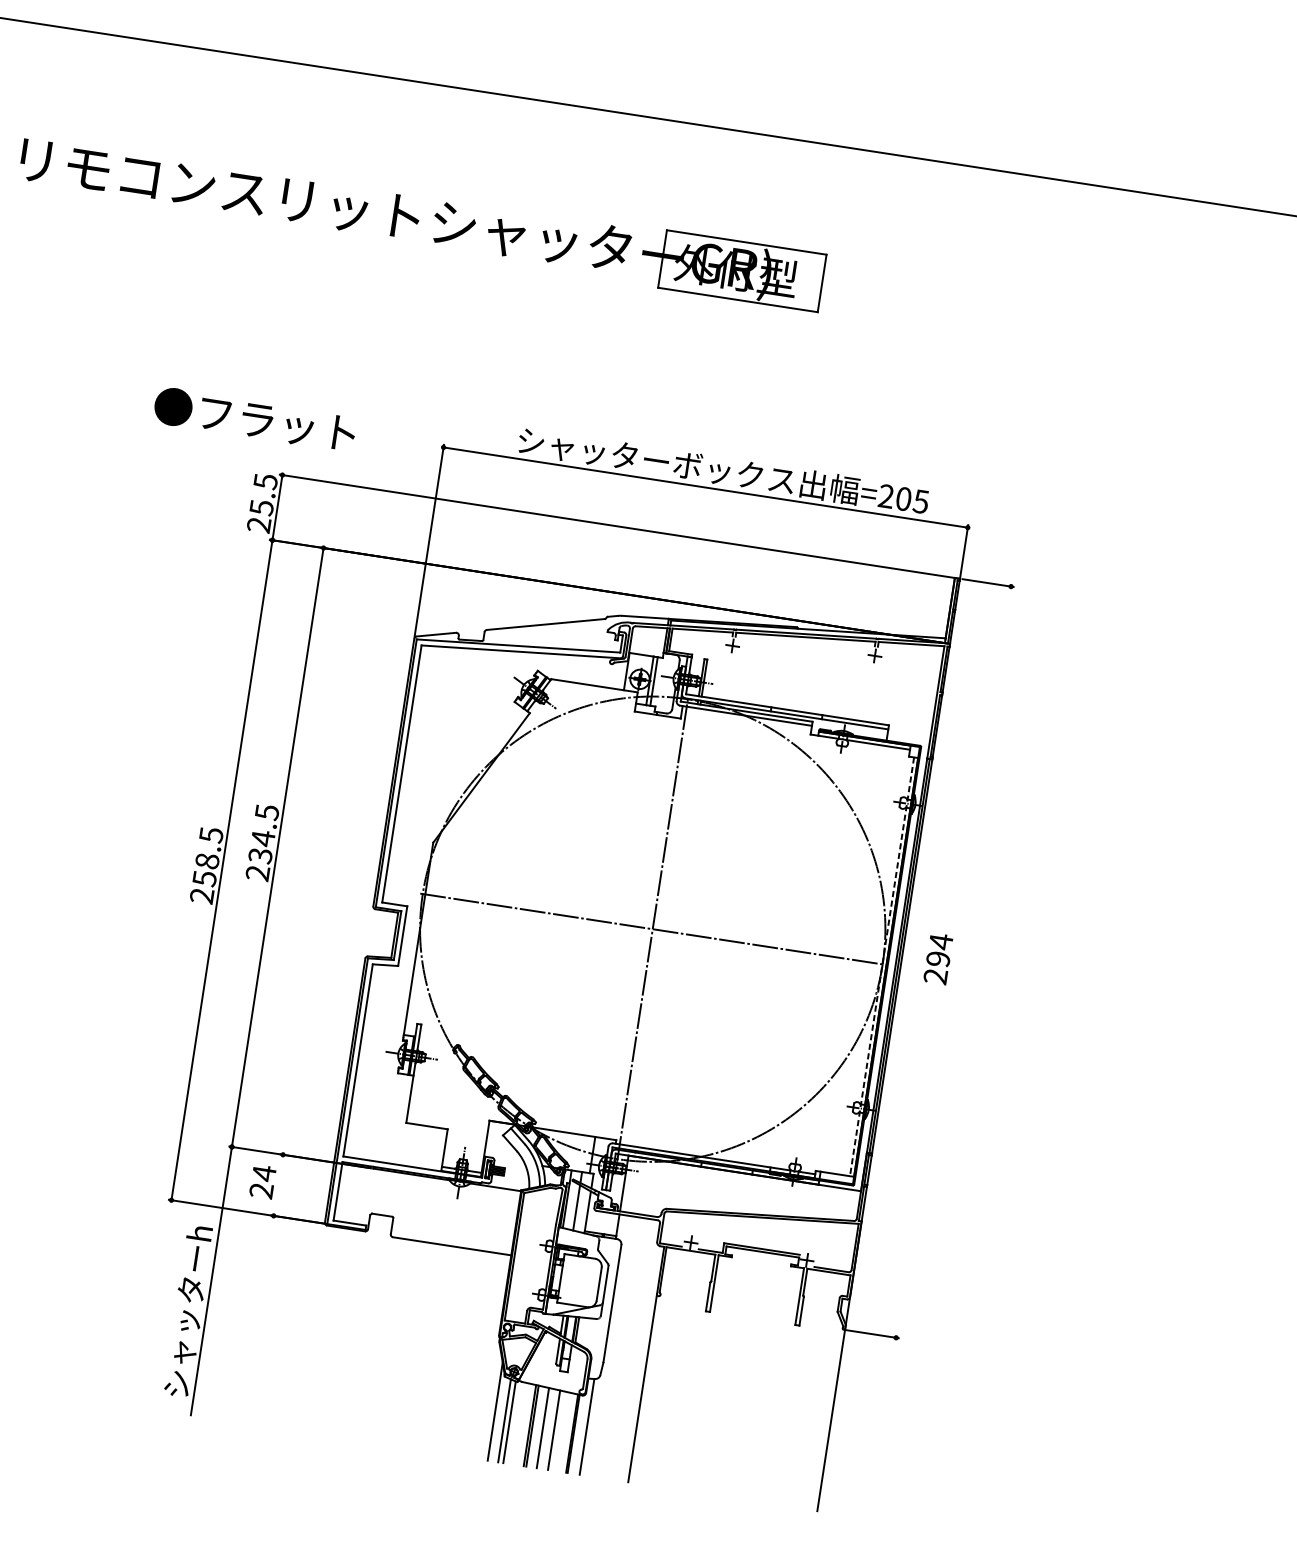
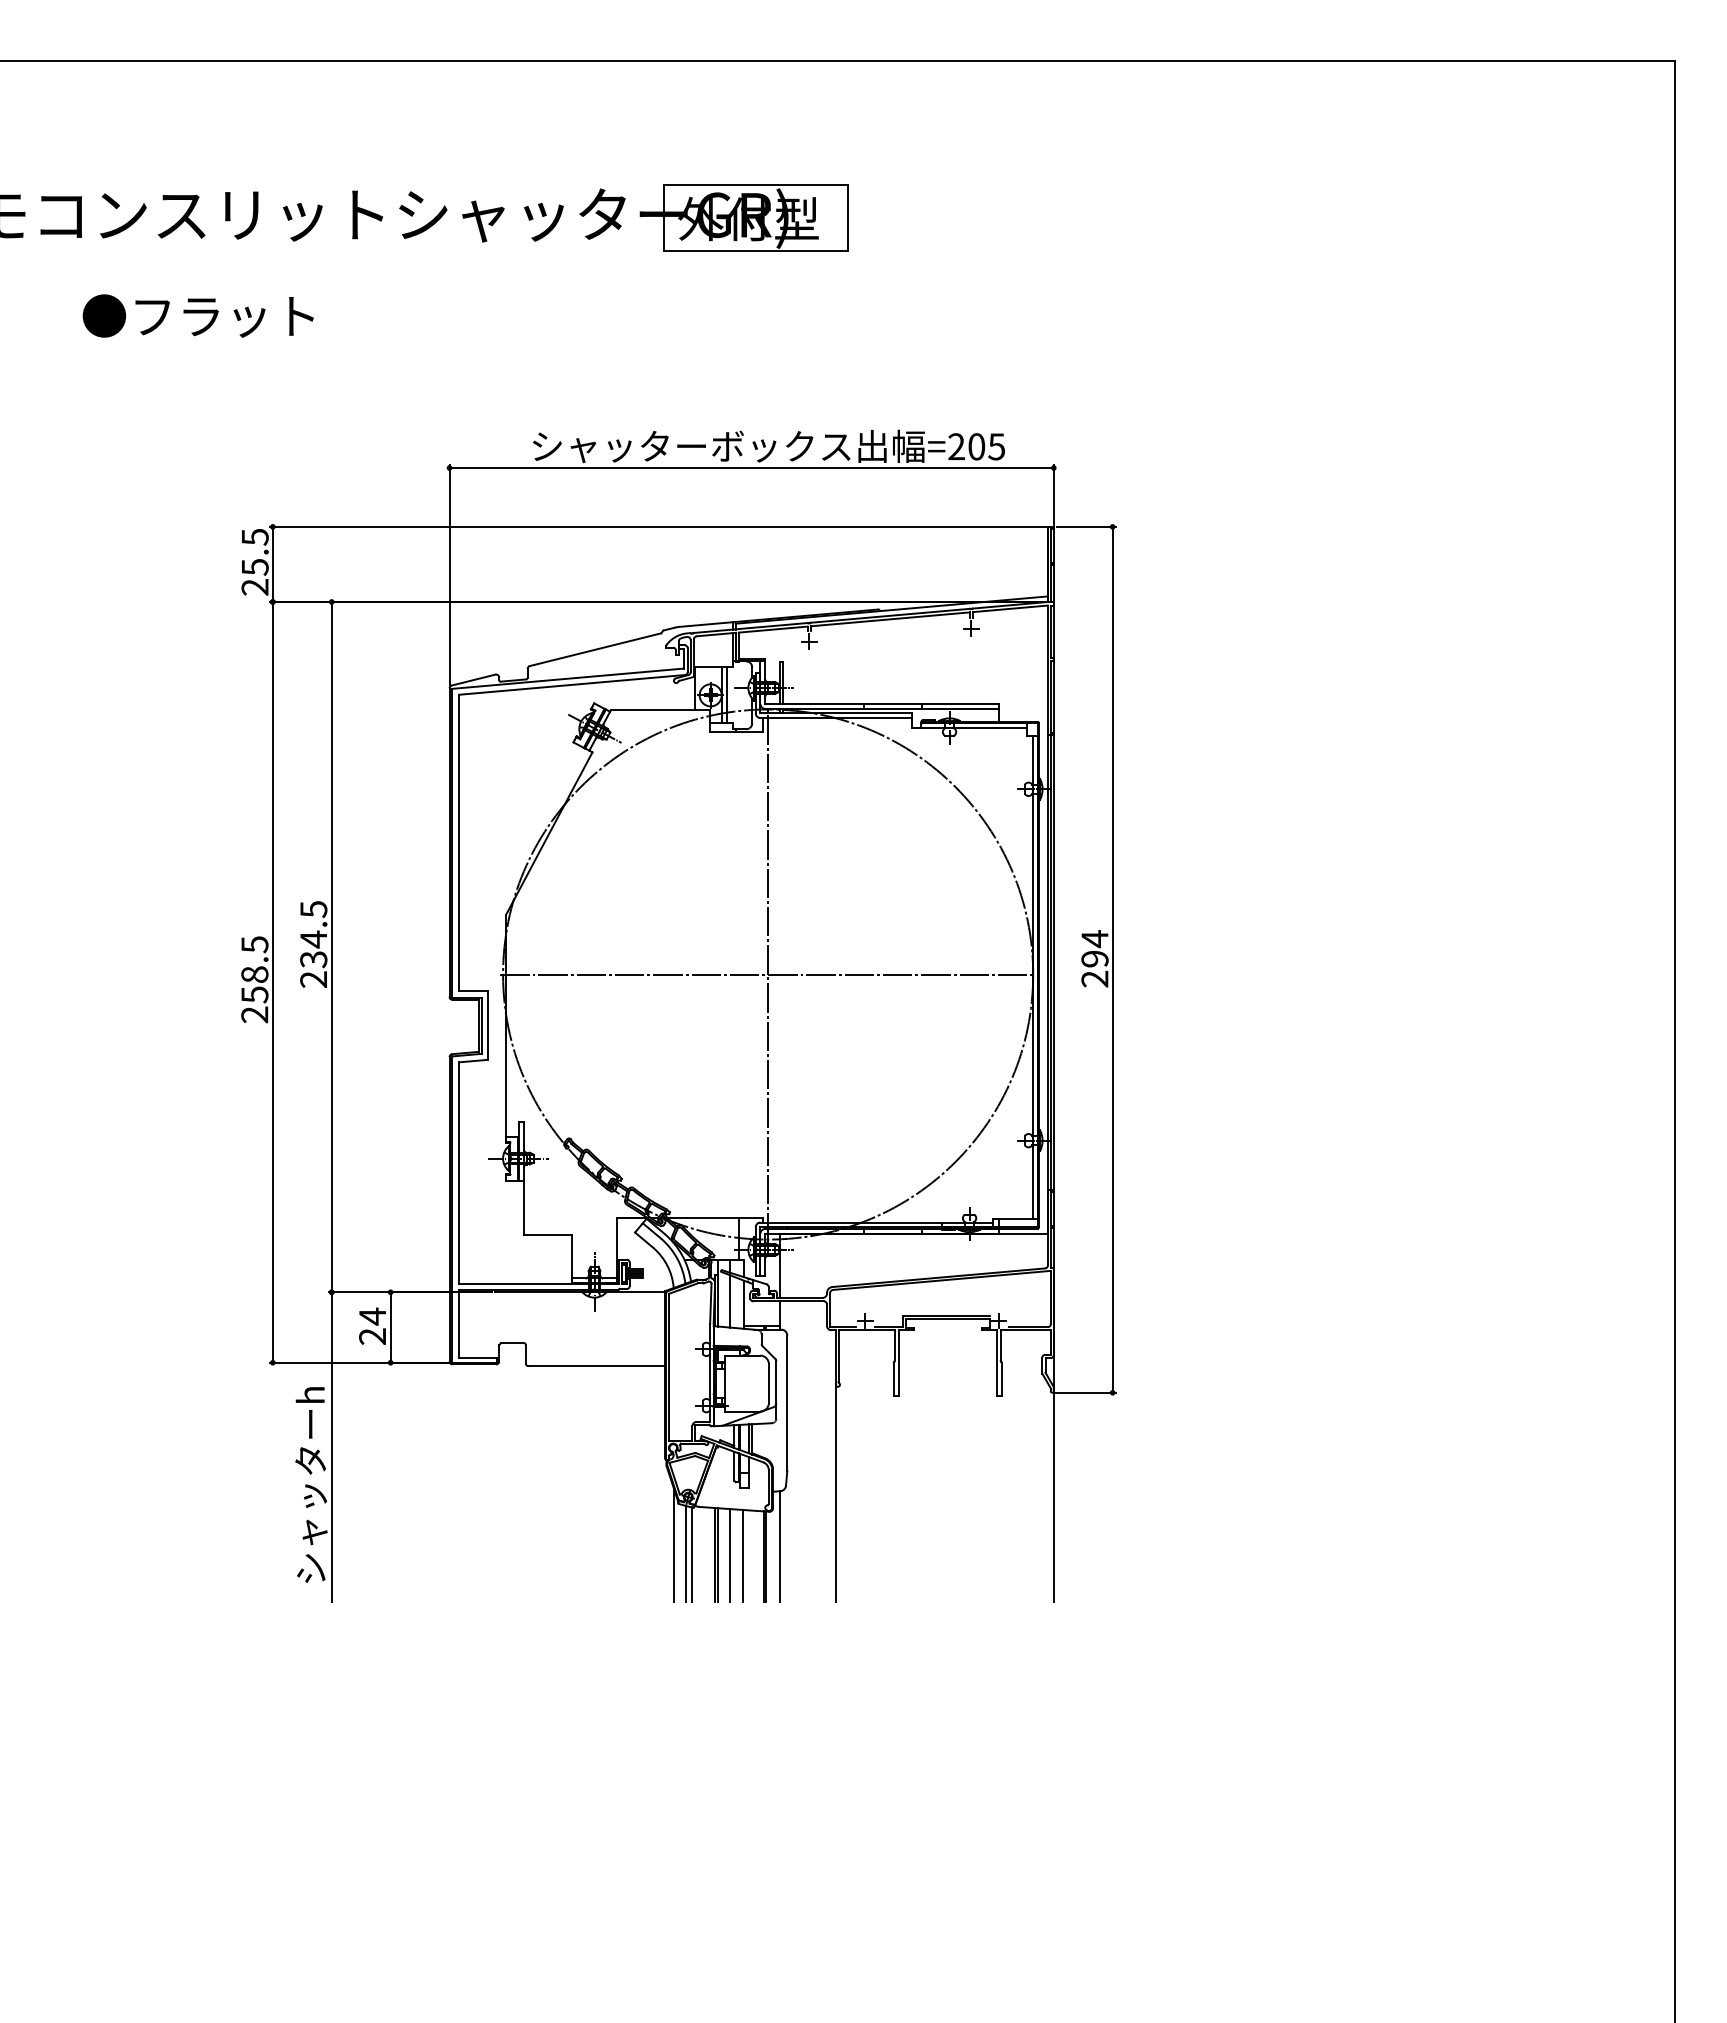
text: (254, 418) -> (197, 315), moved
line: (953, 961) -> (1112, 959), added
line: (881, 966) -> (1032, 977), dashed -> solid
line: (278, 1185) -> (390, 1327), added

